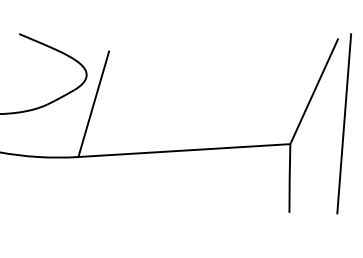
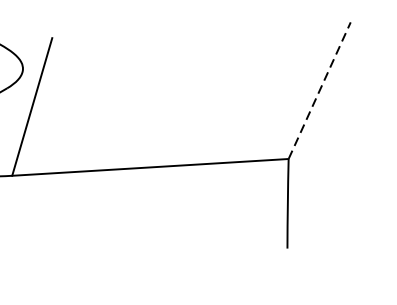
line: (314, 91) -> (320, 90), solid -> dashed
line: (344, 123) -> (359, 132), removed

